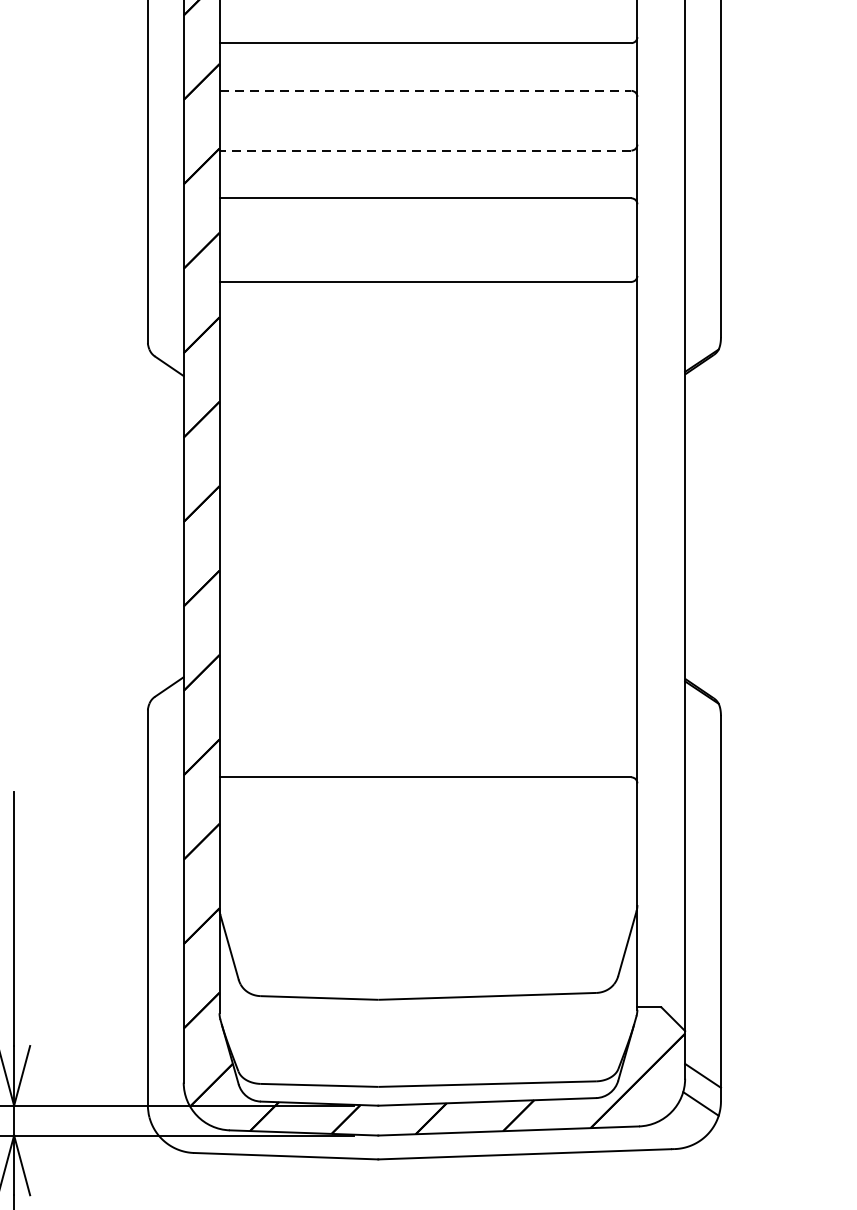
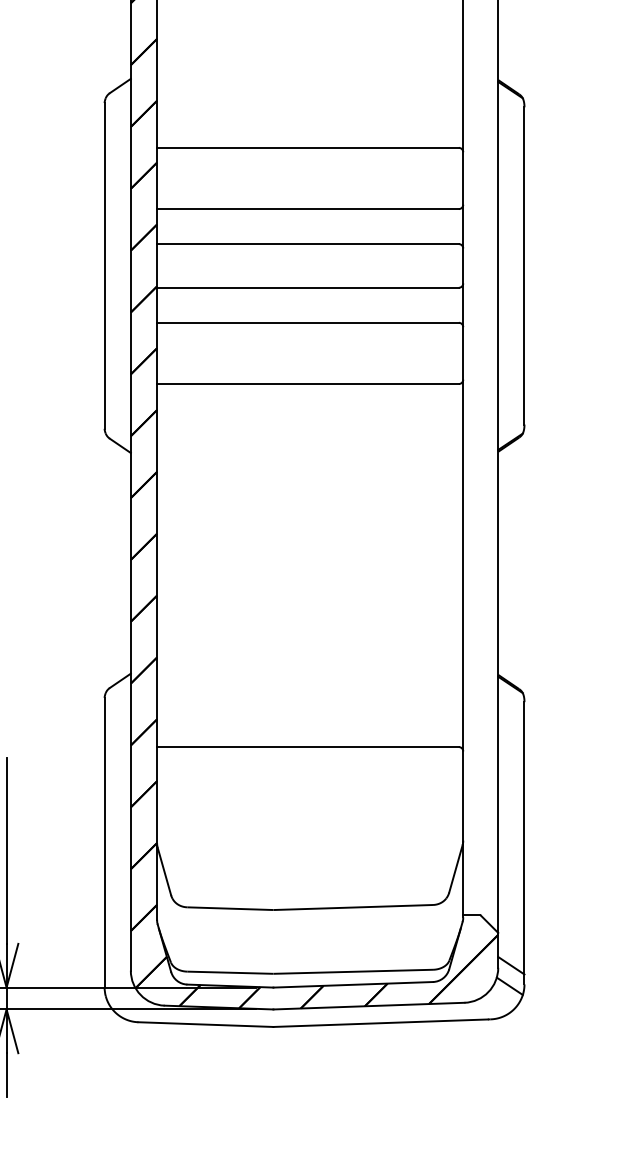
line: (424, 91) -> (307, 244), dashed -> solid
line: (424, 150) -> (307, 287), dashed -> solid

